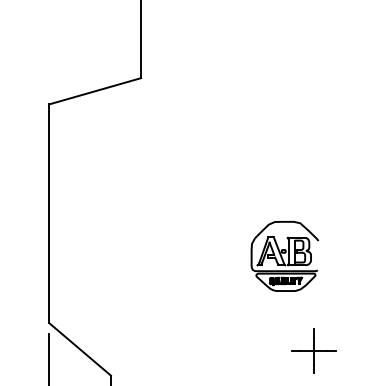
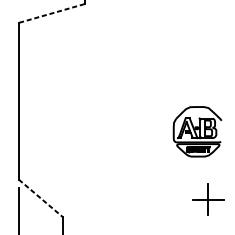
line: (95, 91) -> (51, 13), solid -> dashed
part: (284, 256) -> (197, 131), moved
line: (80, 349) -> (41, 198), solid -> dashed

